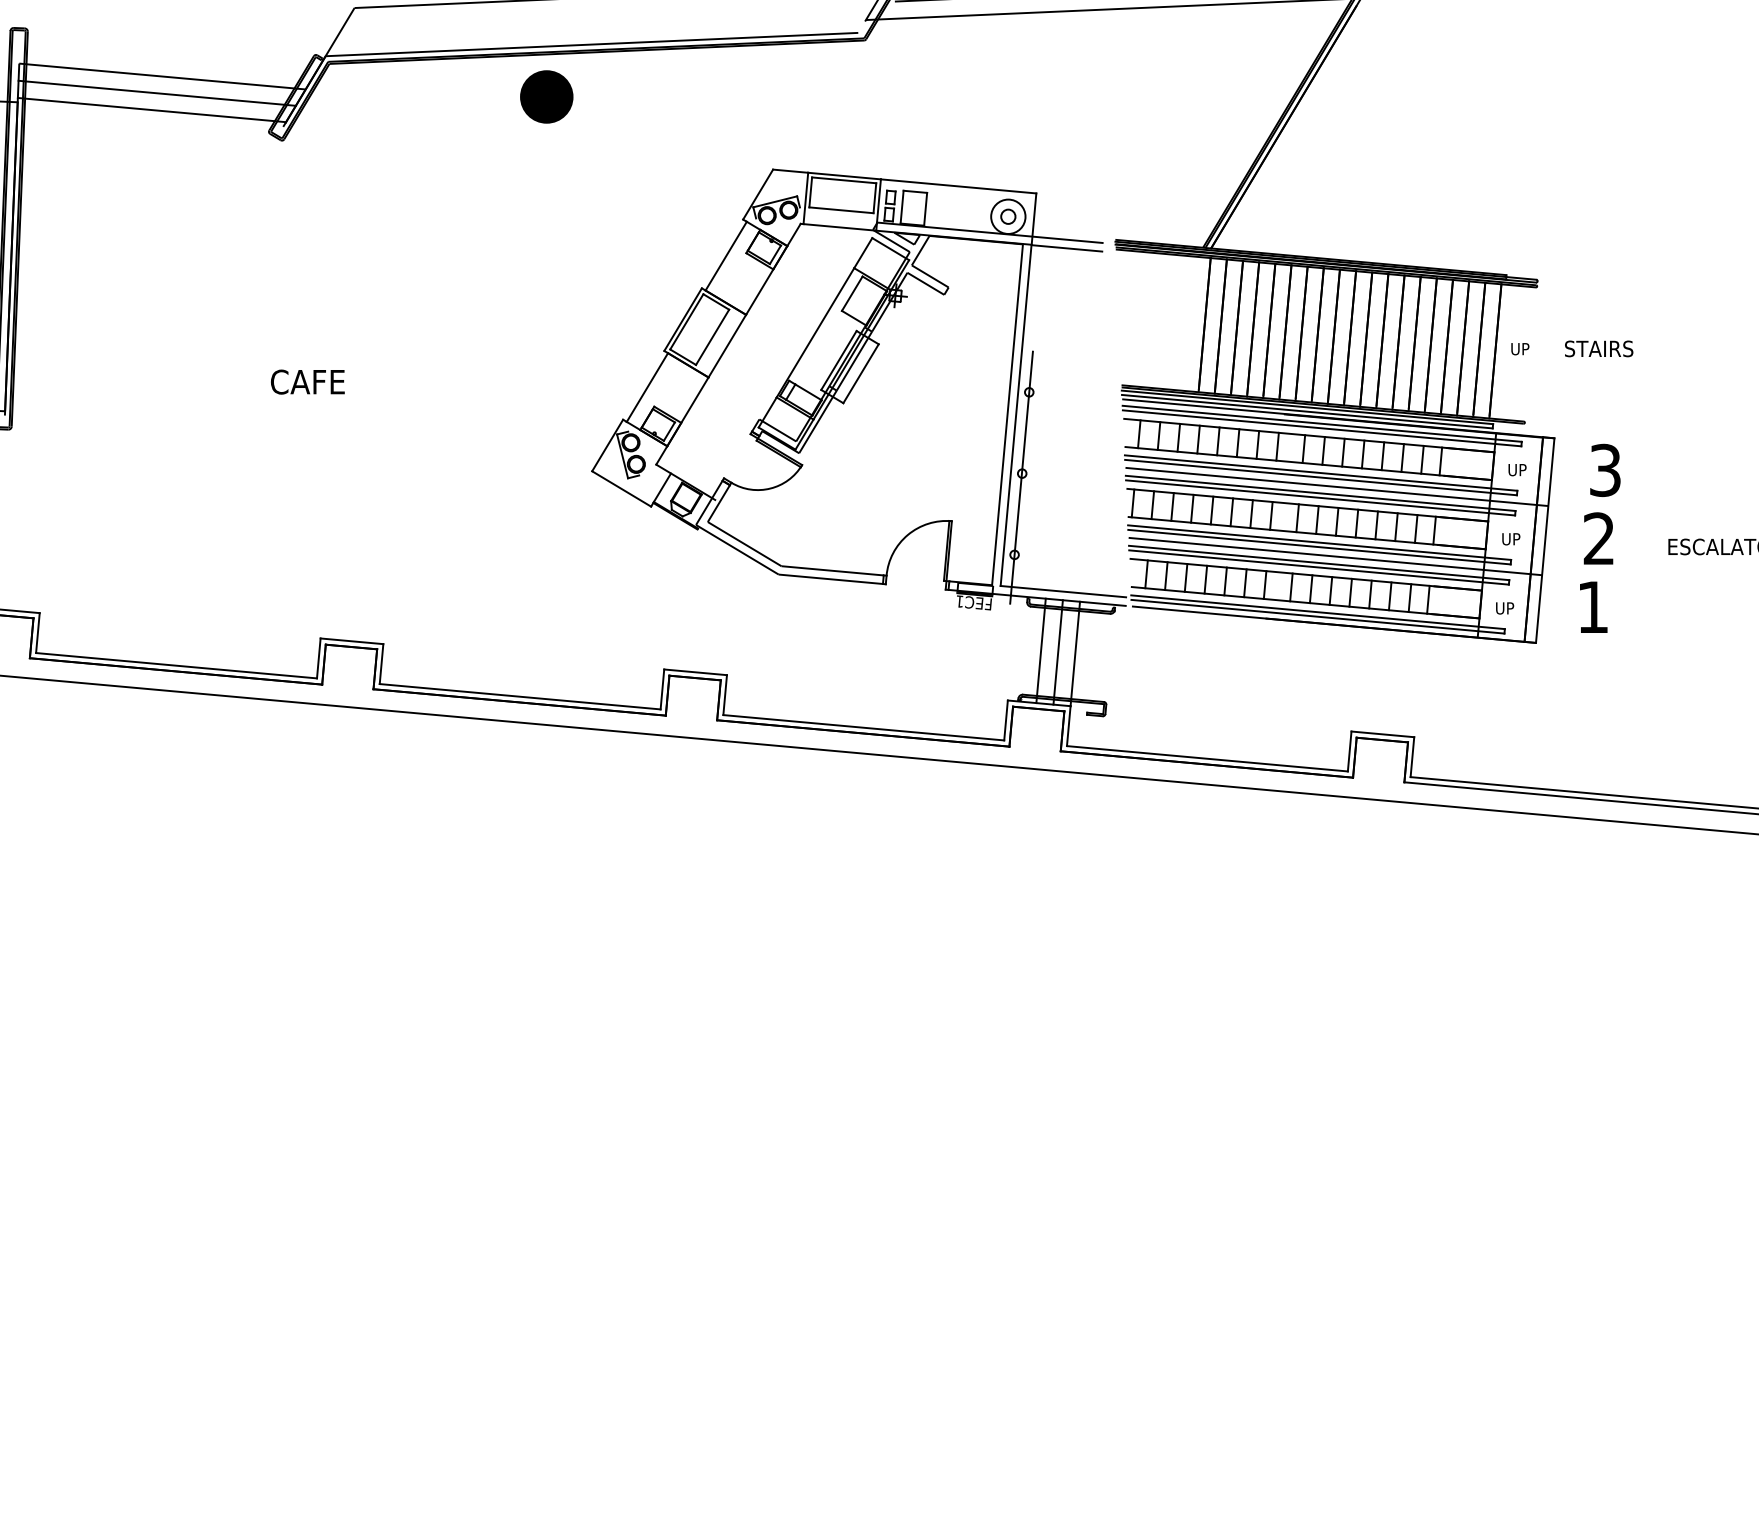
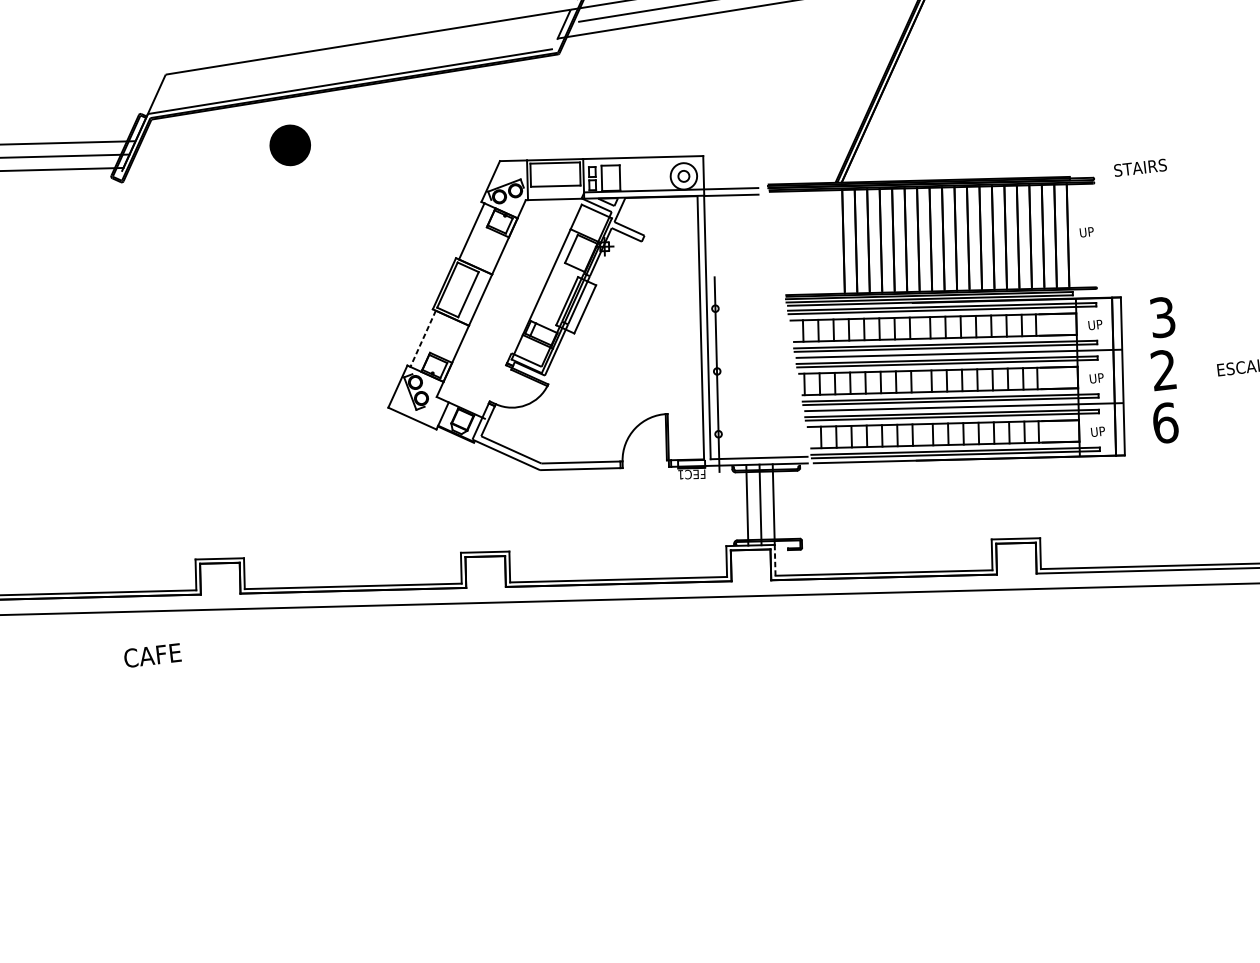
part: (546, 96) -> (290, 145), moved
text: (1599, 348) -> (1140, 167), moved
text: (307, 381) -> (152, 655), moved
line: (647, 387) -> (423, 338), solid -> dashed
text: (1593, 606) -> (1165, 422), 1 -> 6
line: (1068, 726) -> (774, 560), solid -> dashed

